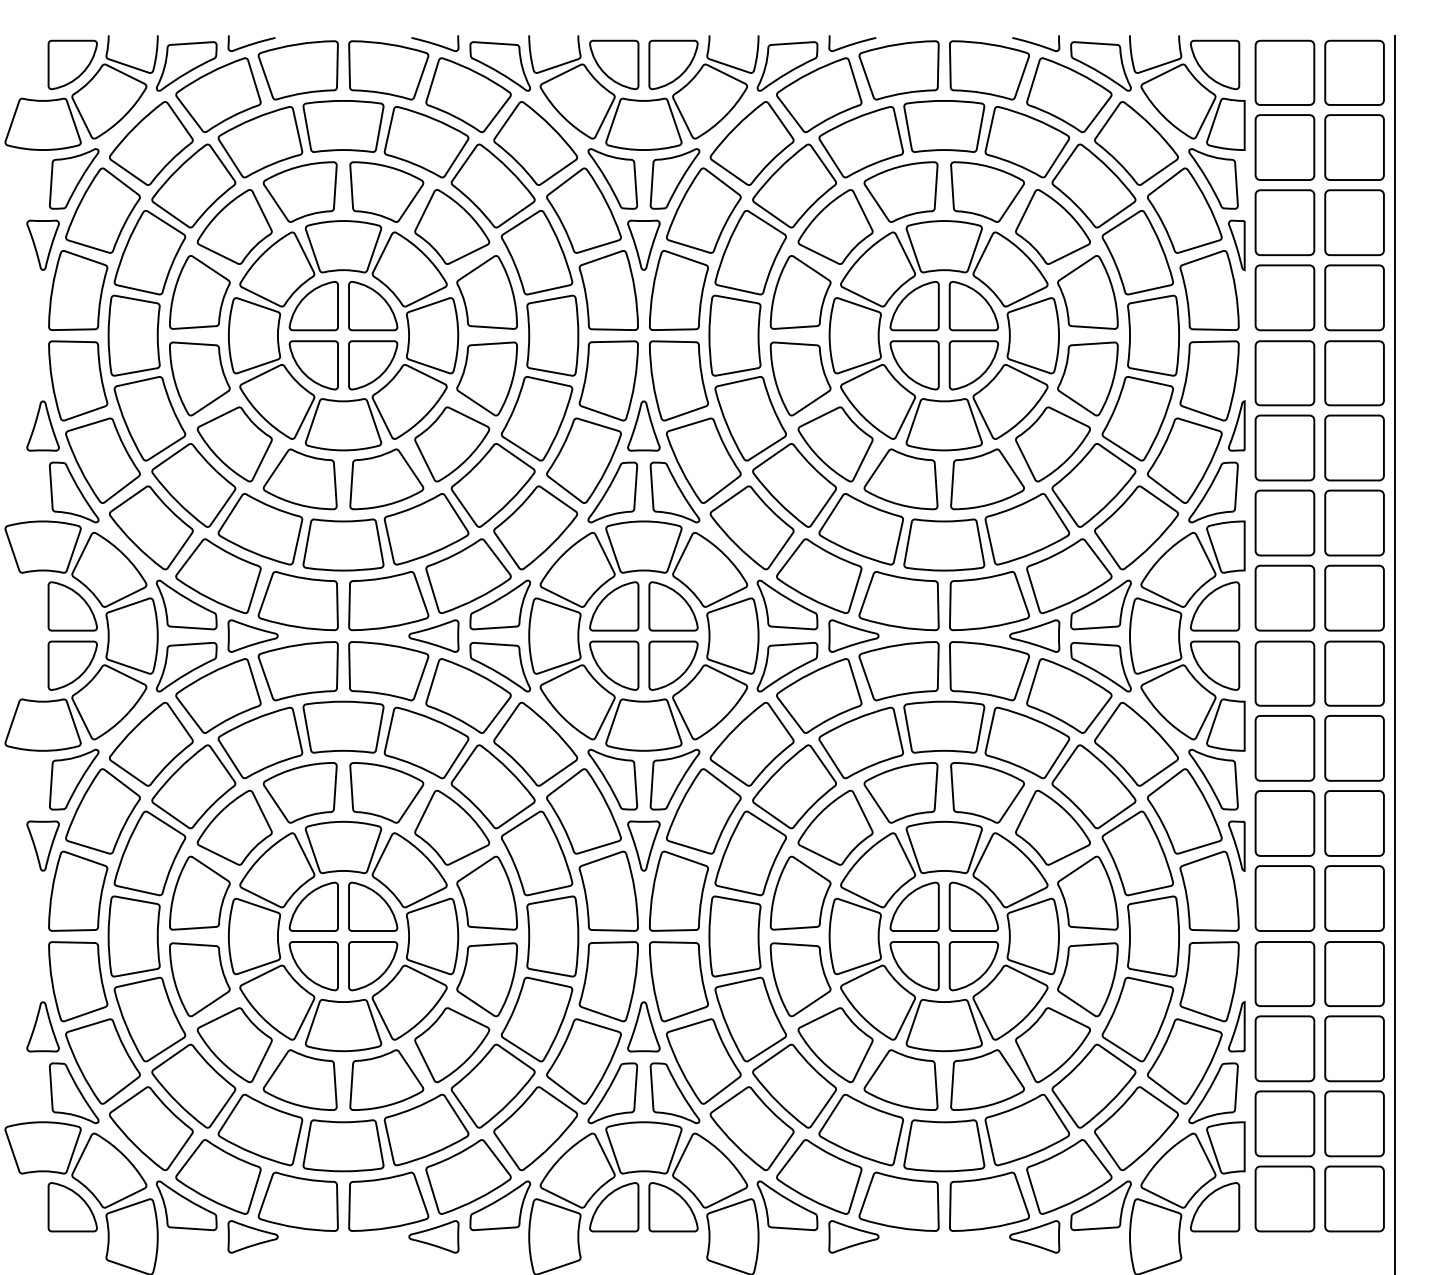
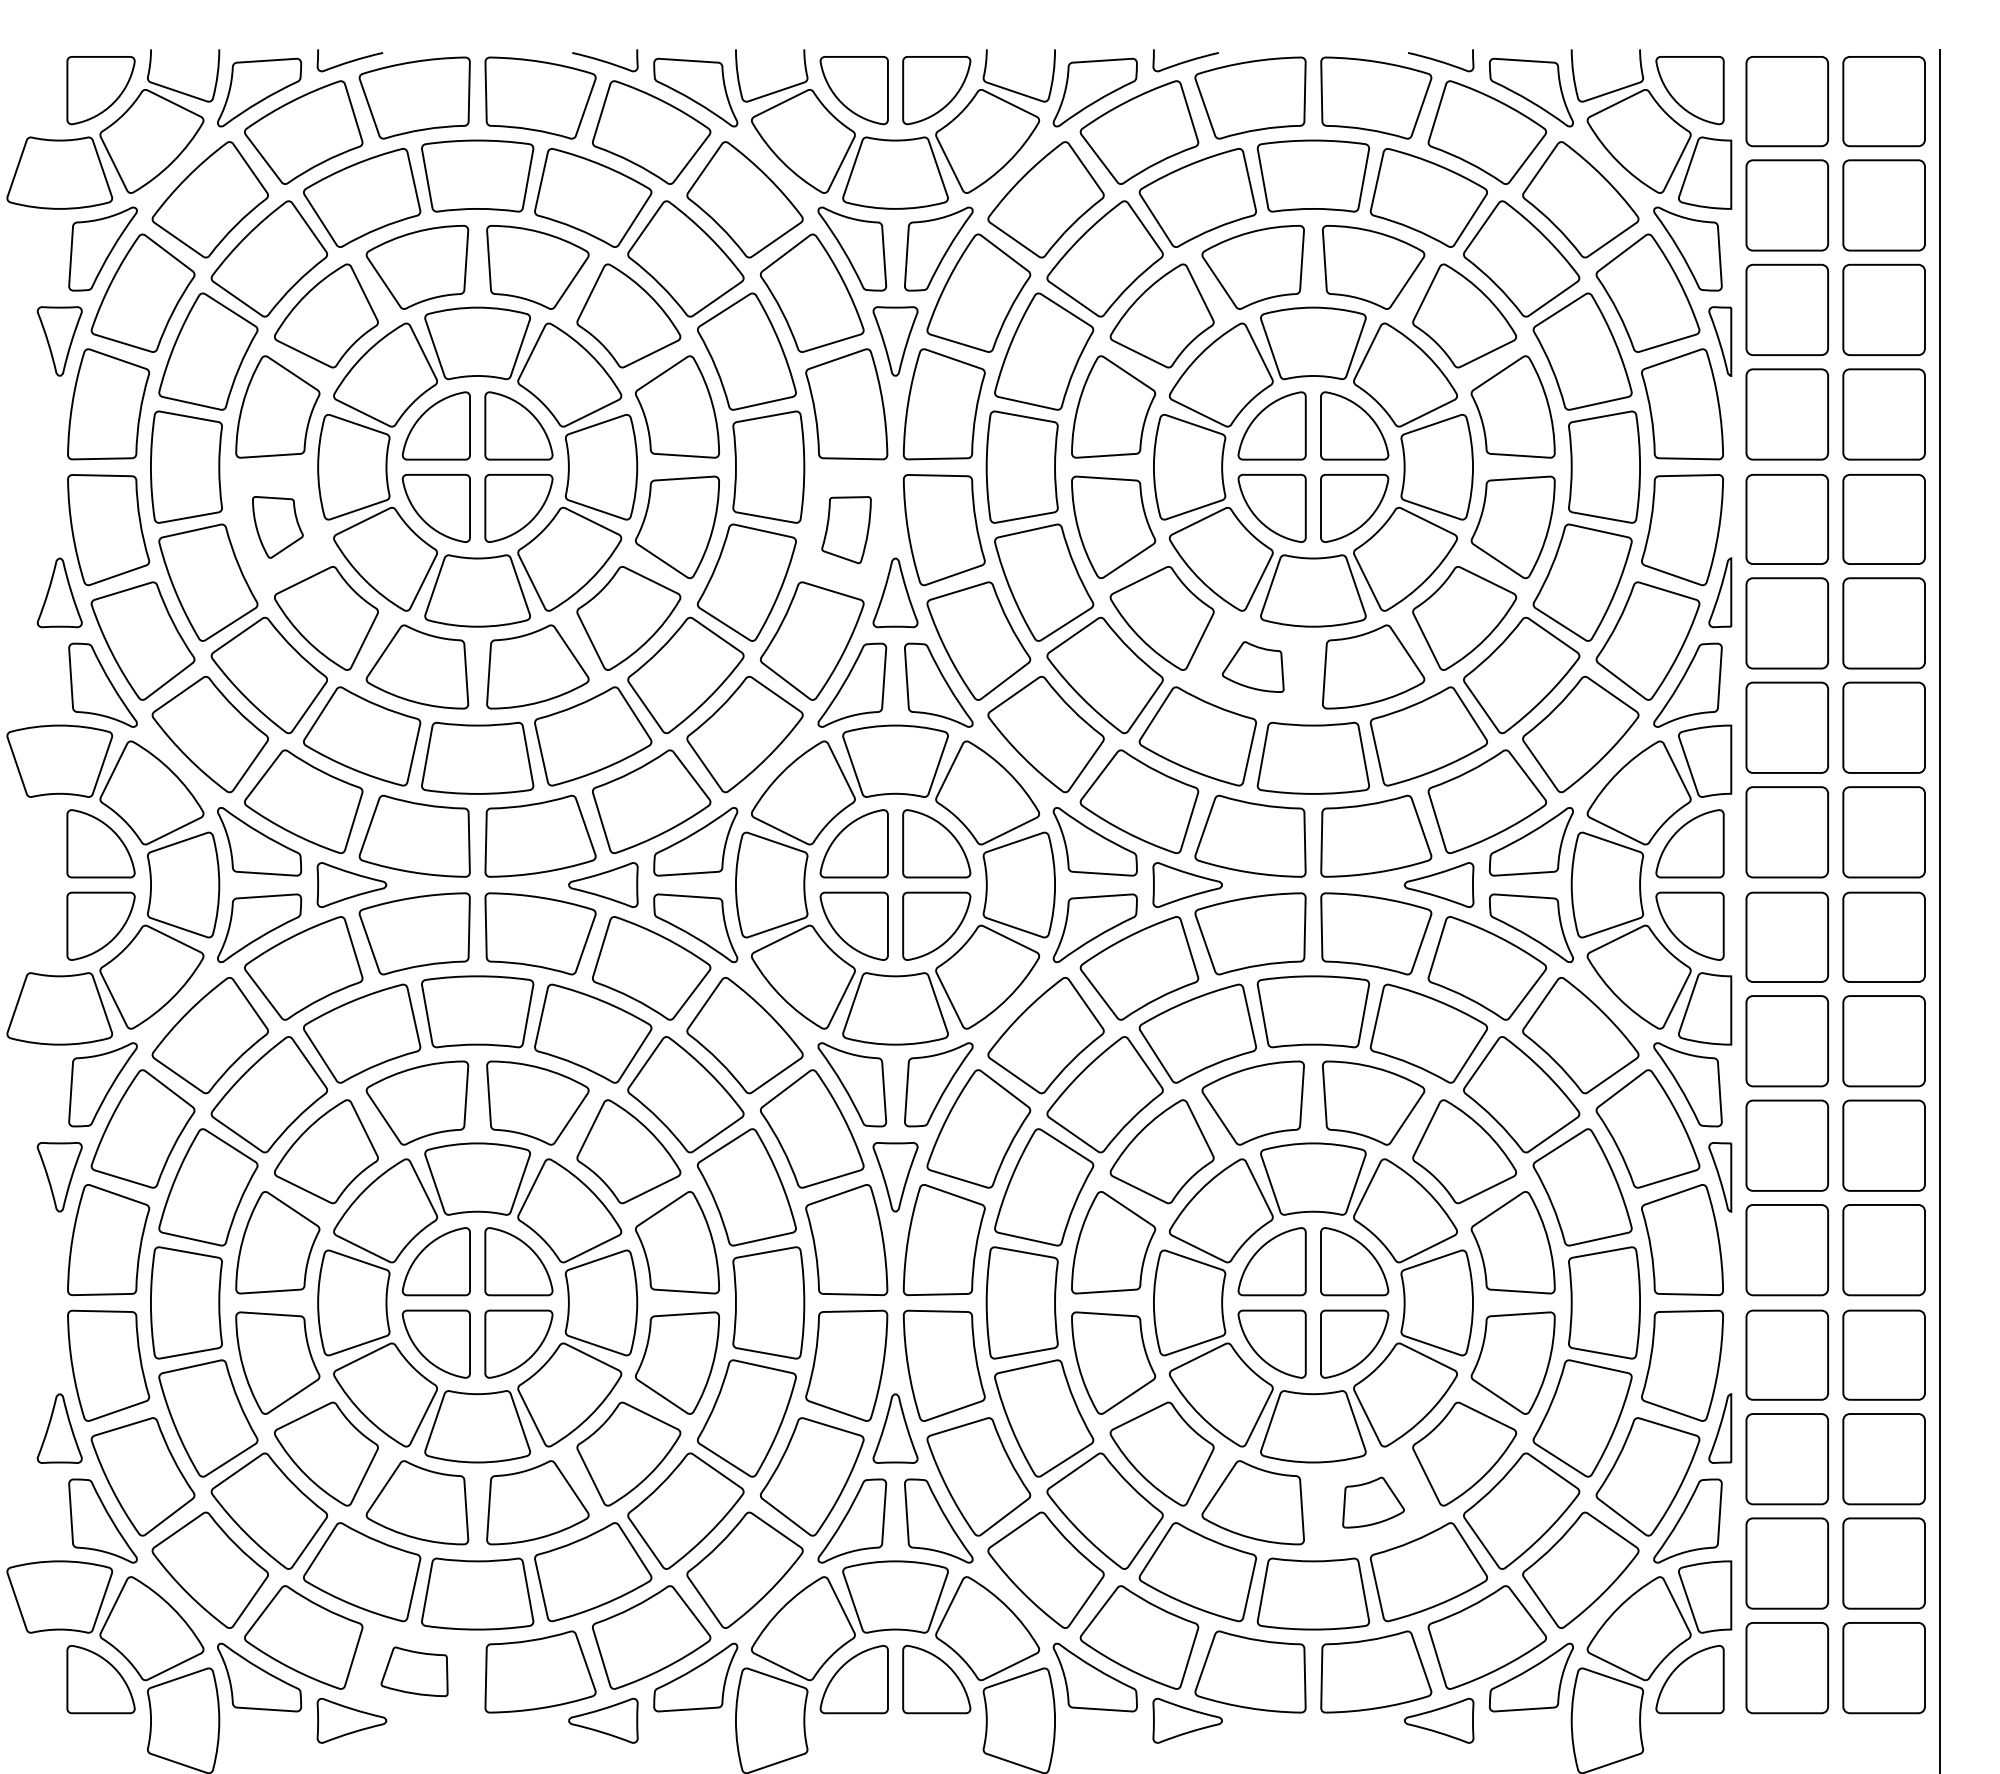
part: (199, 378) -> (277, 526), size x0.6
part: (608, 380) -> (846, 529), size x0.6
part: (900, 479) -> (1252, 667), size x0.6
part: (987, 1079) -> (1373, 1501), size x0.6
part: (297, 1201) -> (413, 1671), size x0.6

